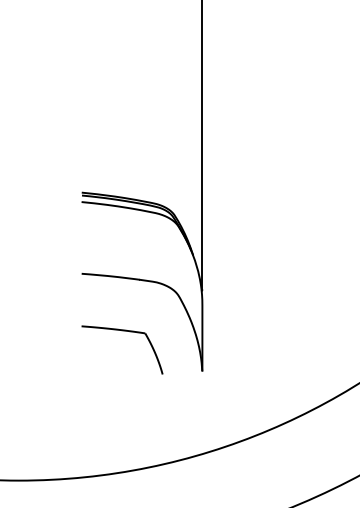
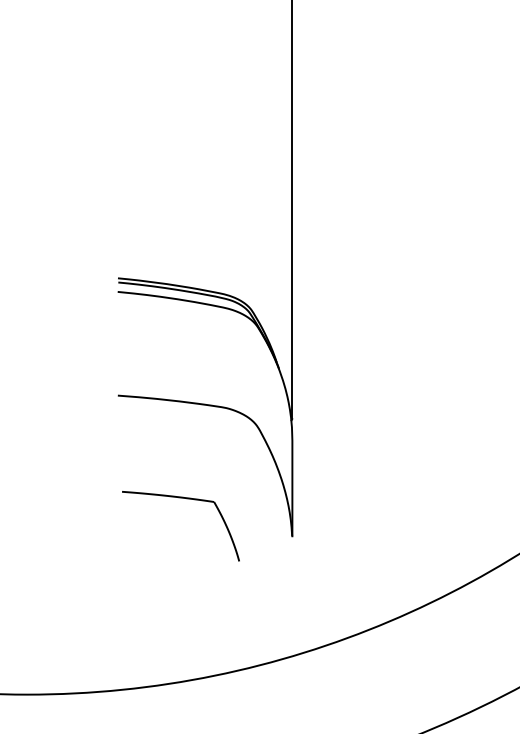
part: (122, 331) -> (181, 499), moved

